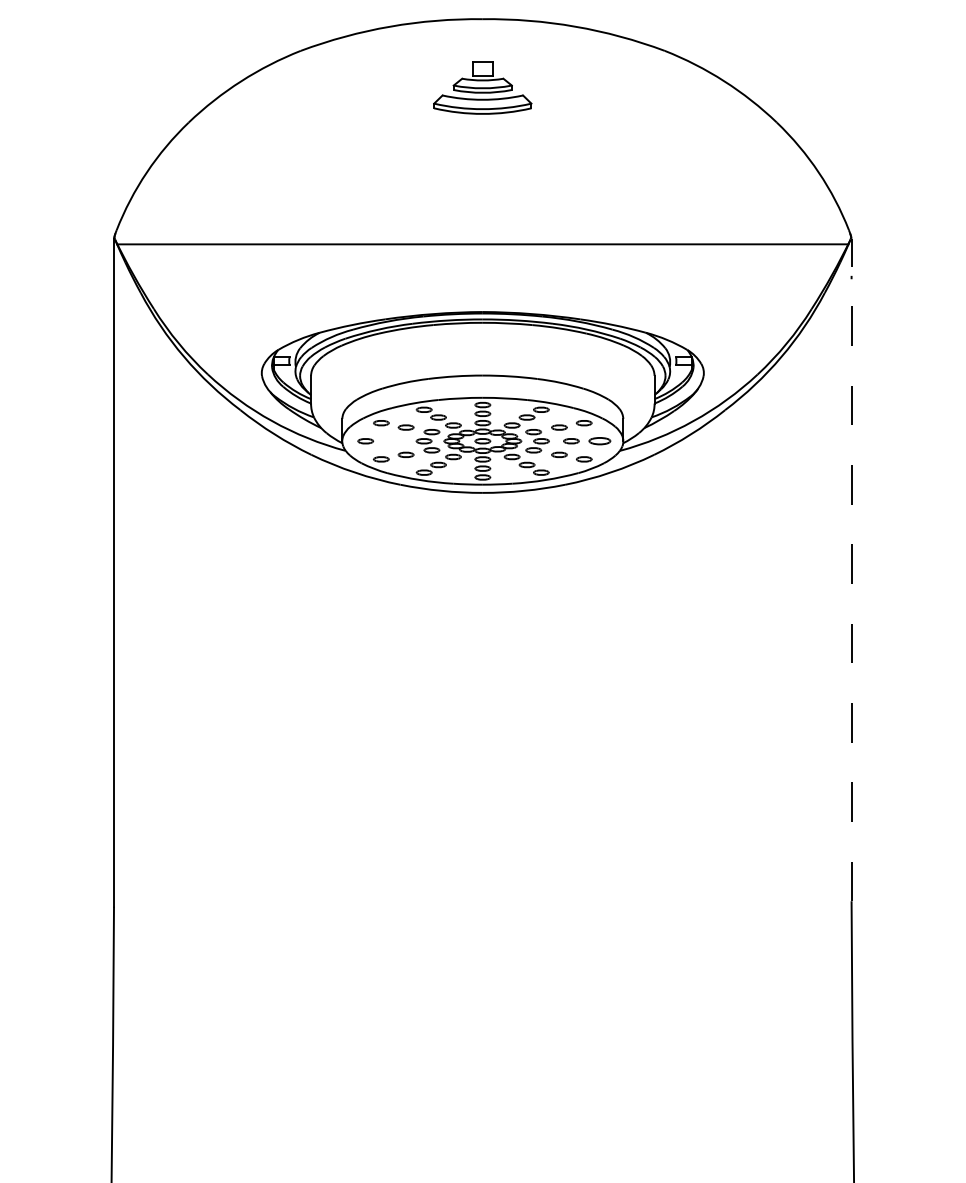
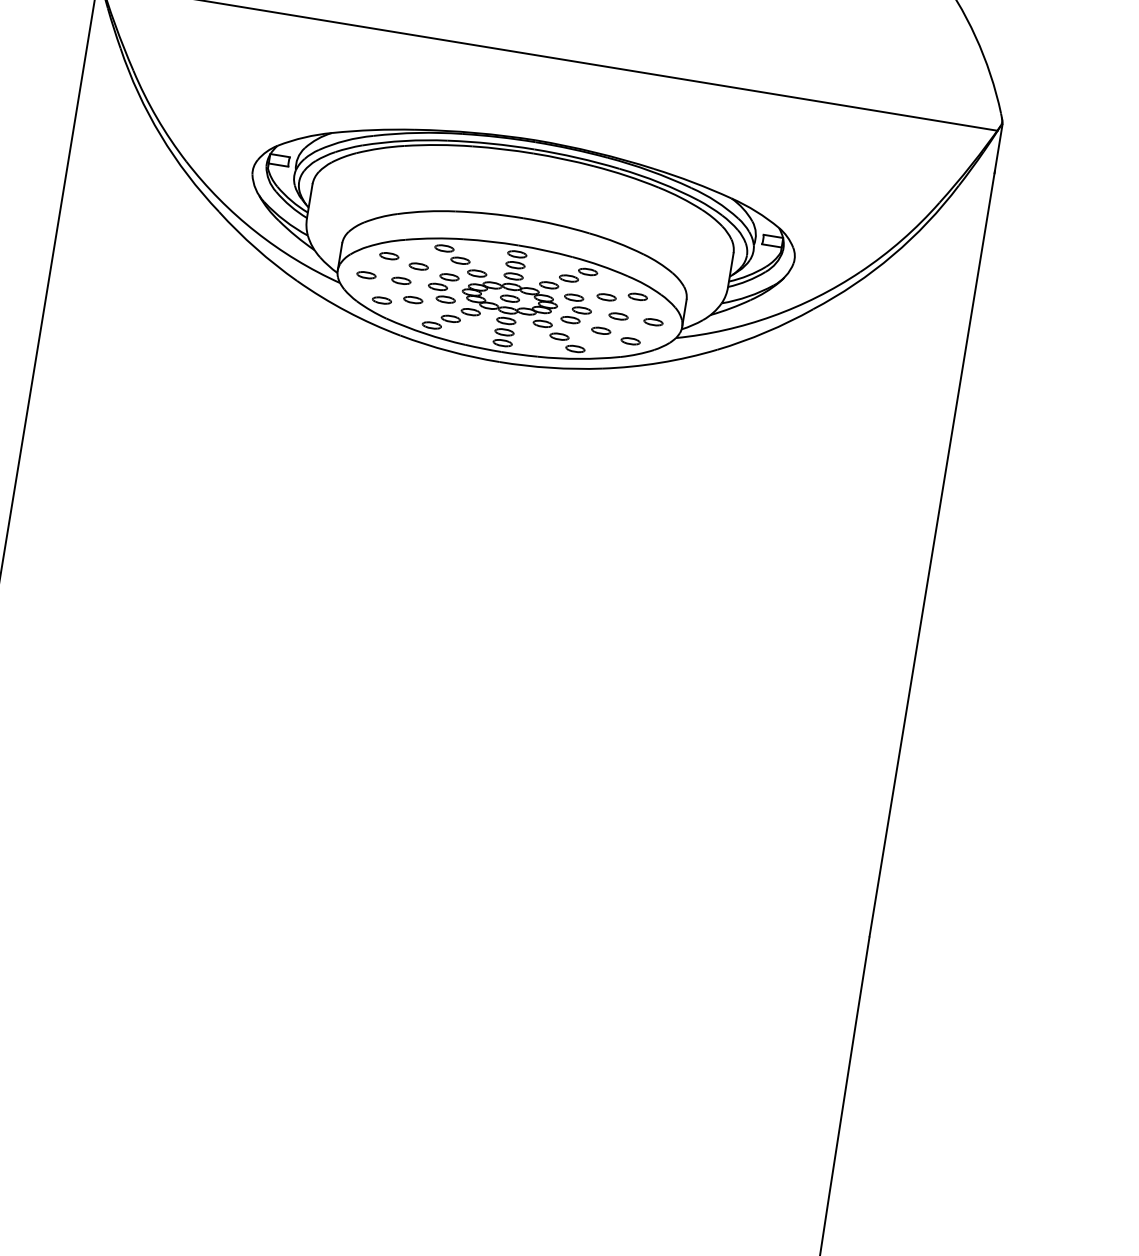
part: (393, 441) -> (400, 281), added
part: (599, 441) -> (652, 322), size x0.71
line: (851, 569) -> (936, 529), dashed -> solid

